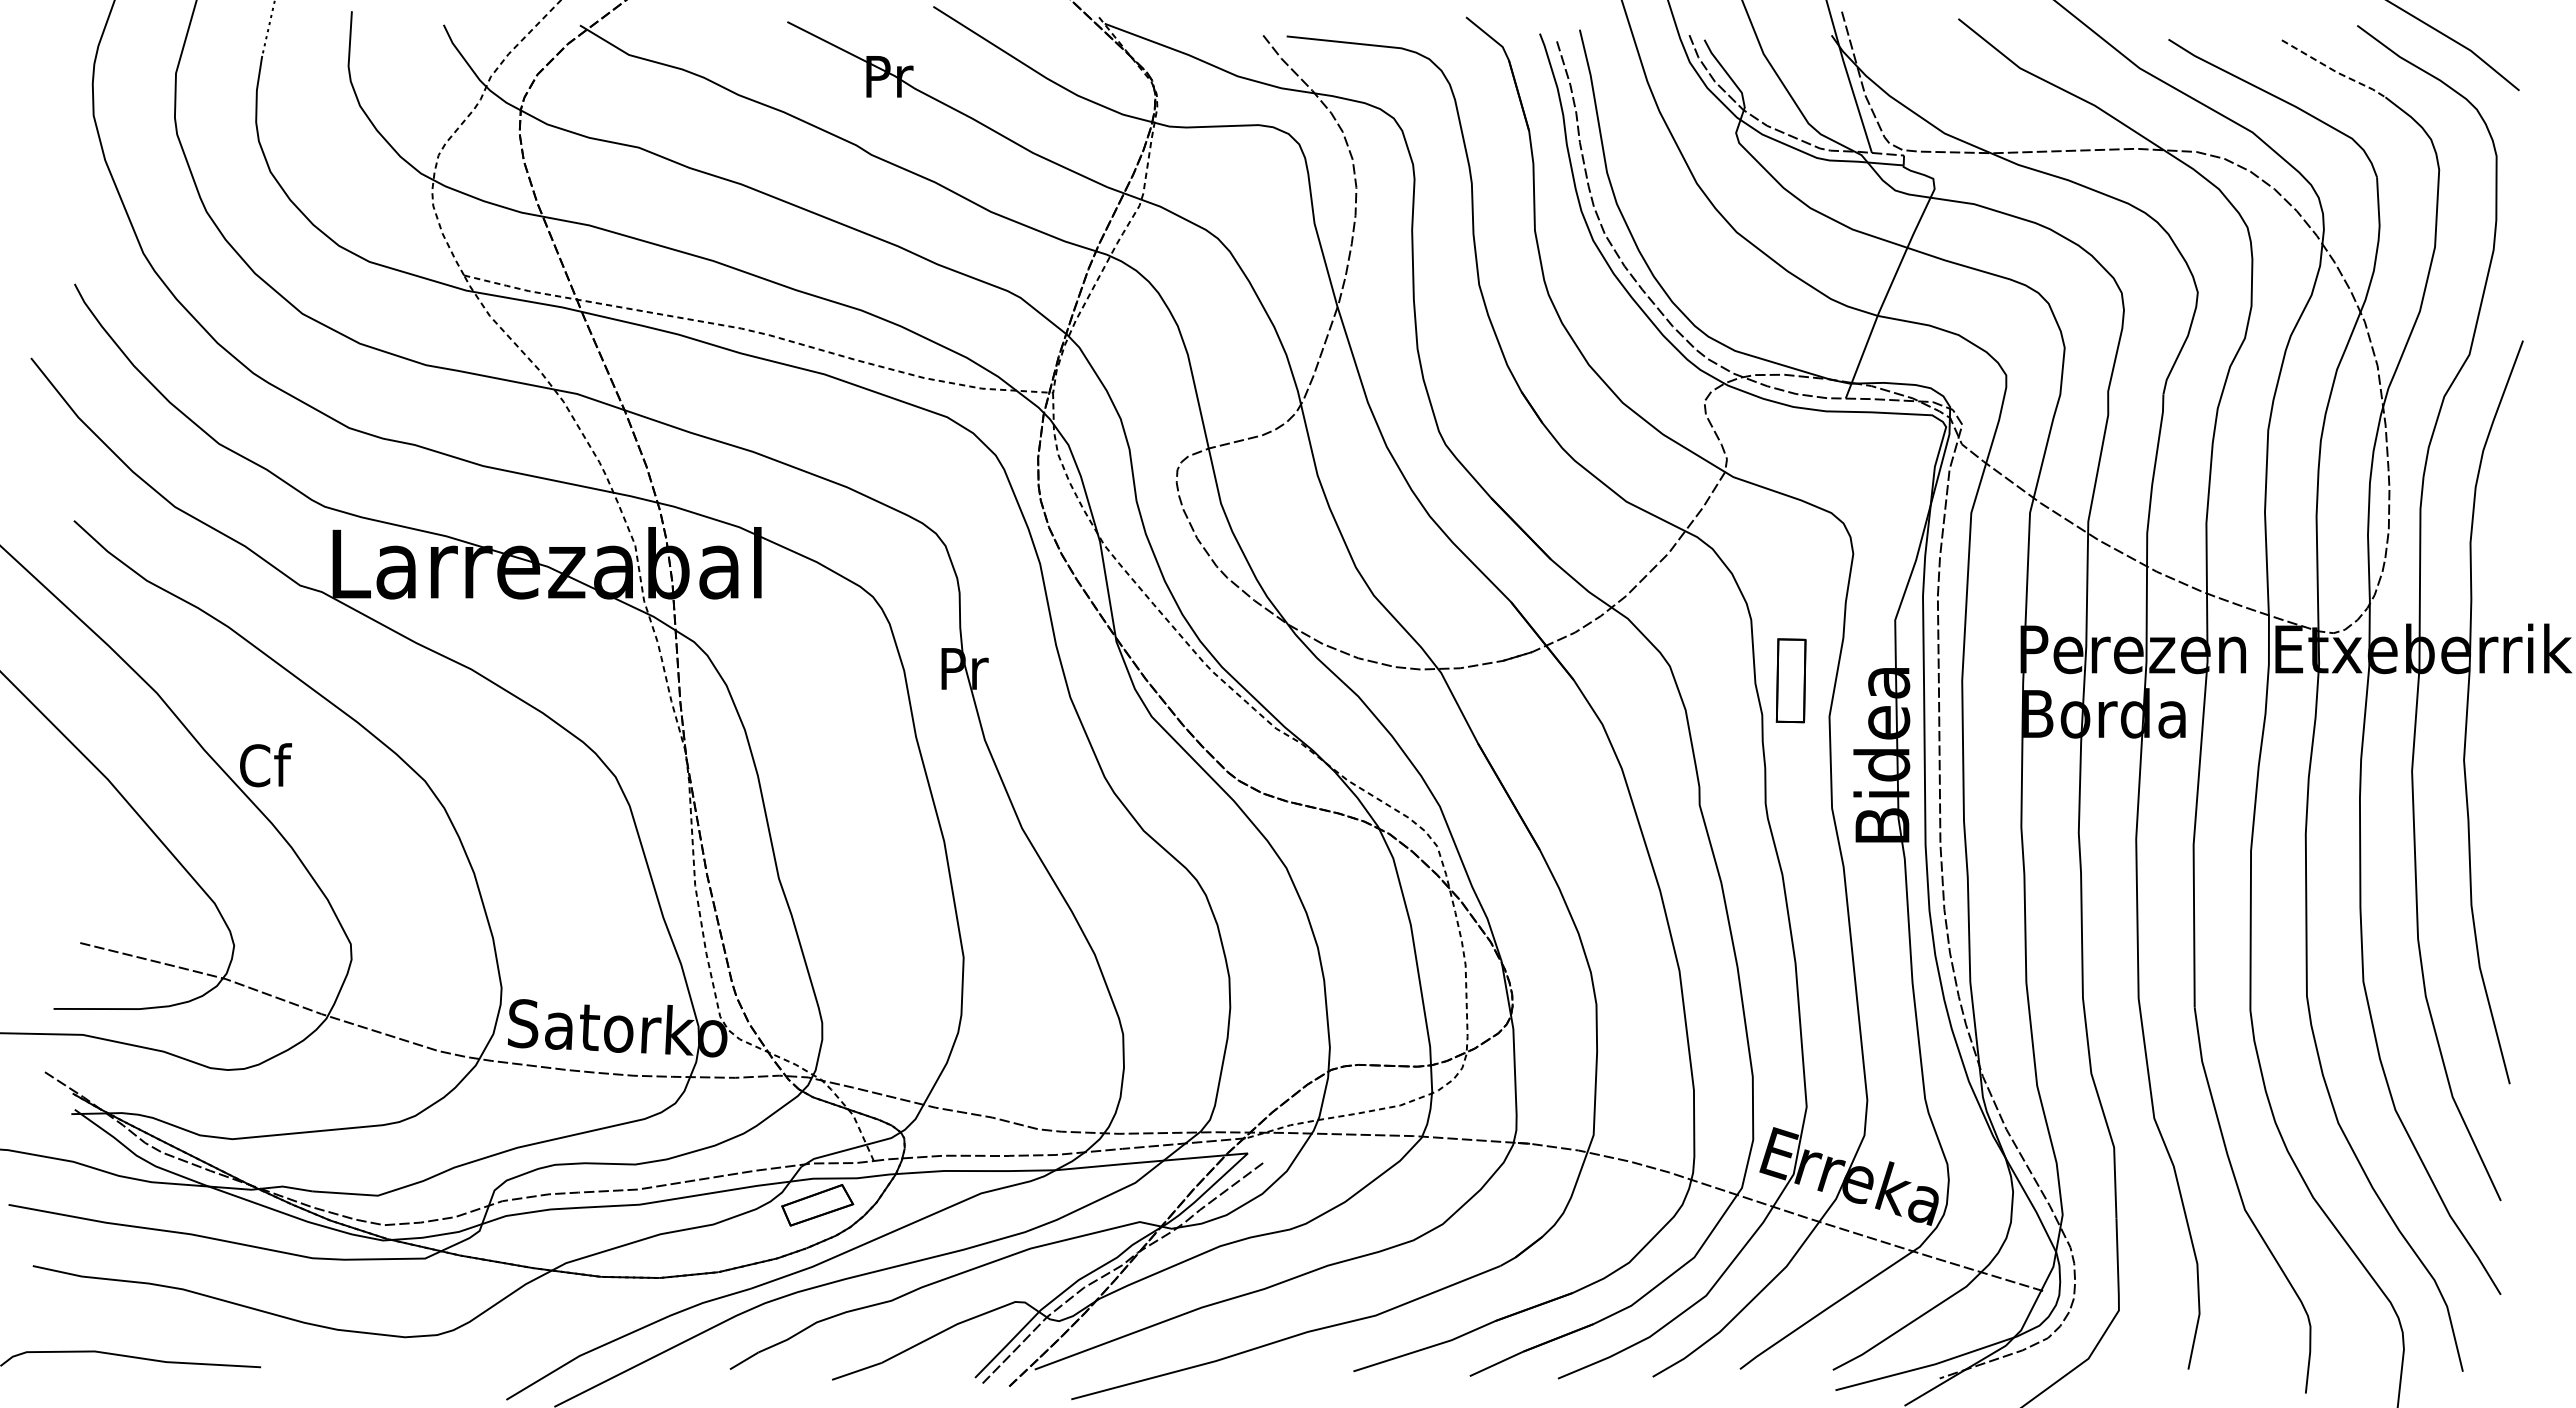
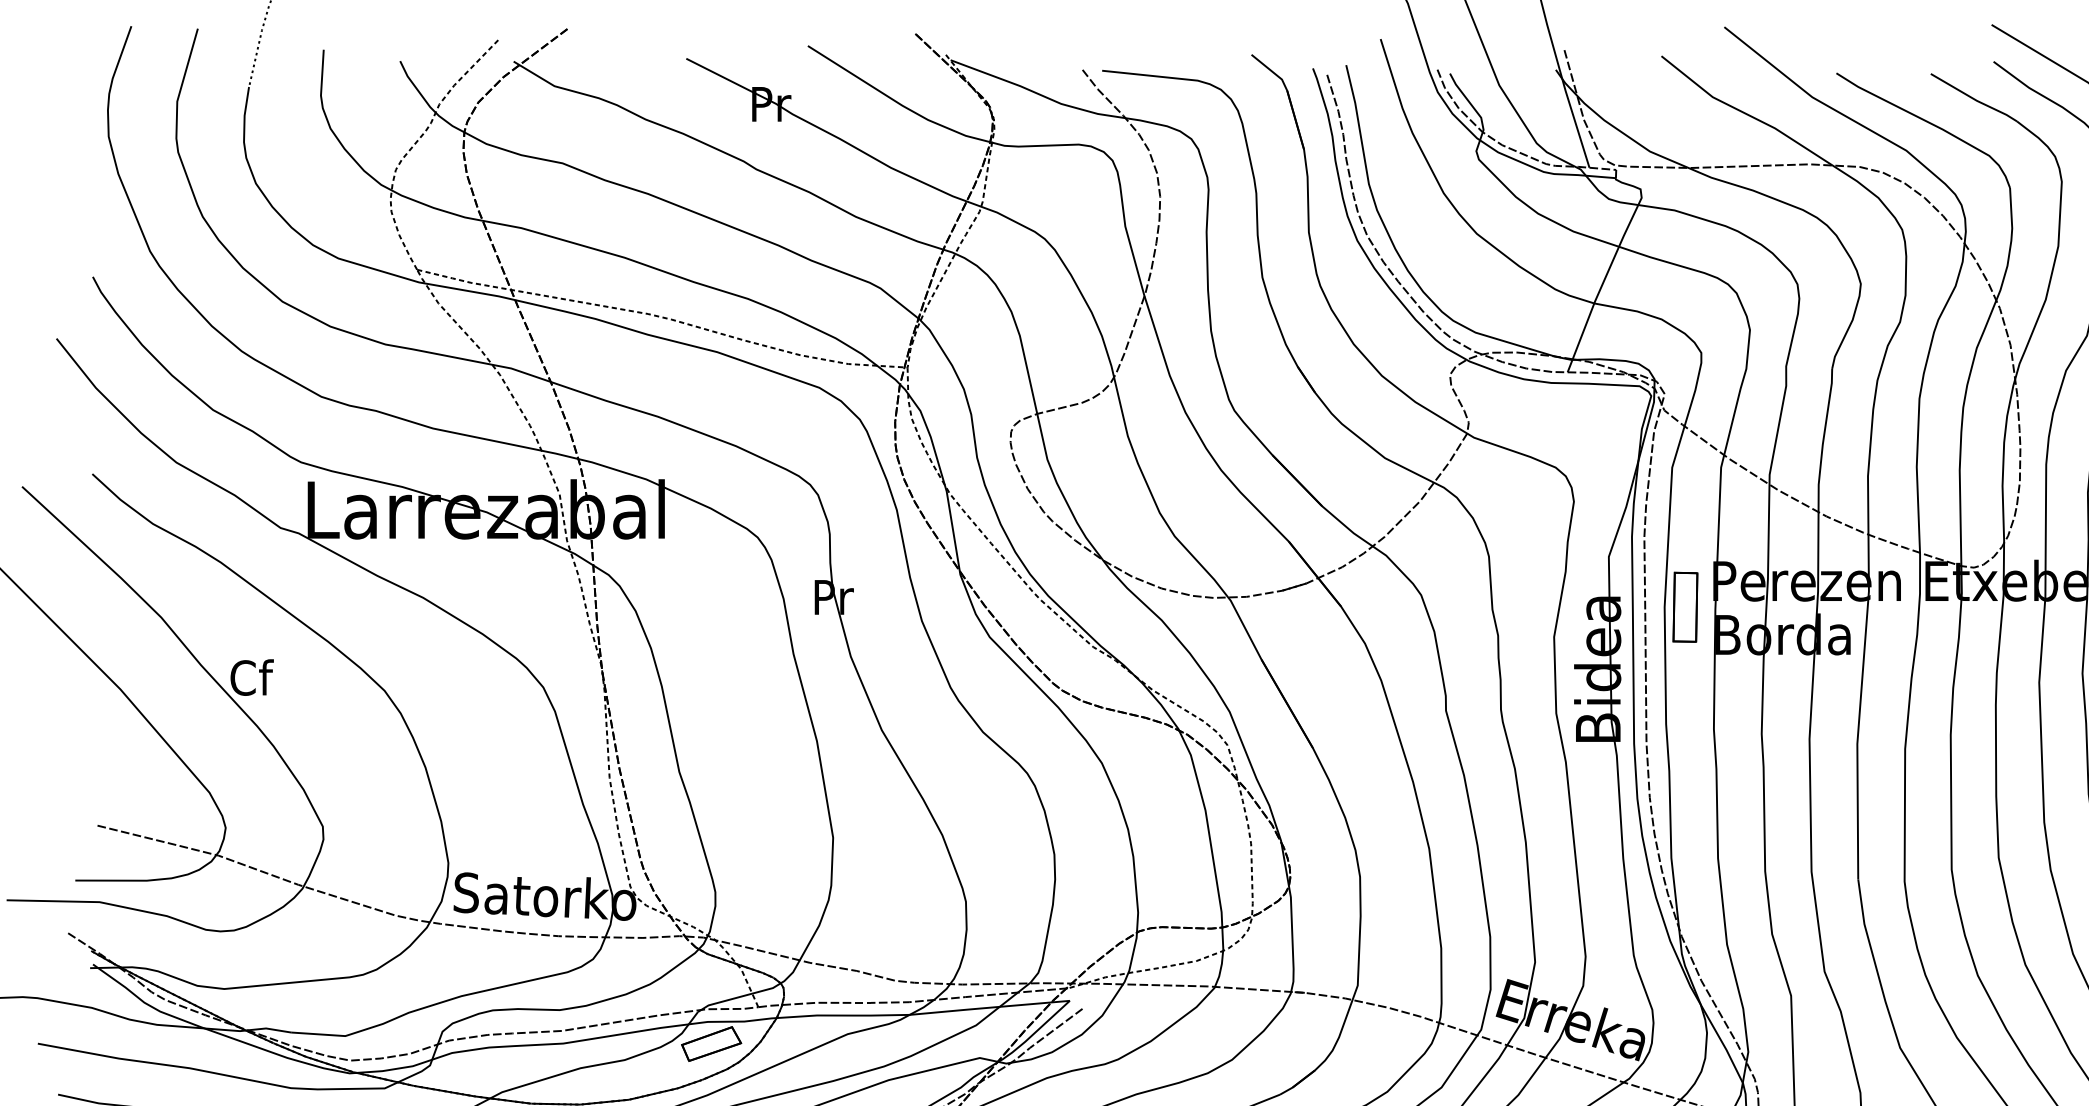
line: (2333, 70) -> (1973, 99), dashed -> solid
part: (1790, 680) -> (1684, 607), moved

